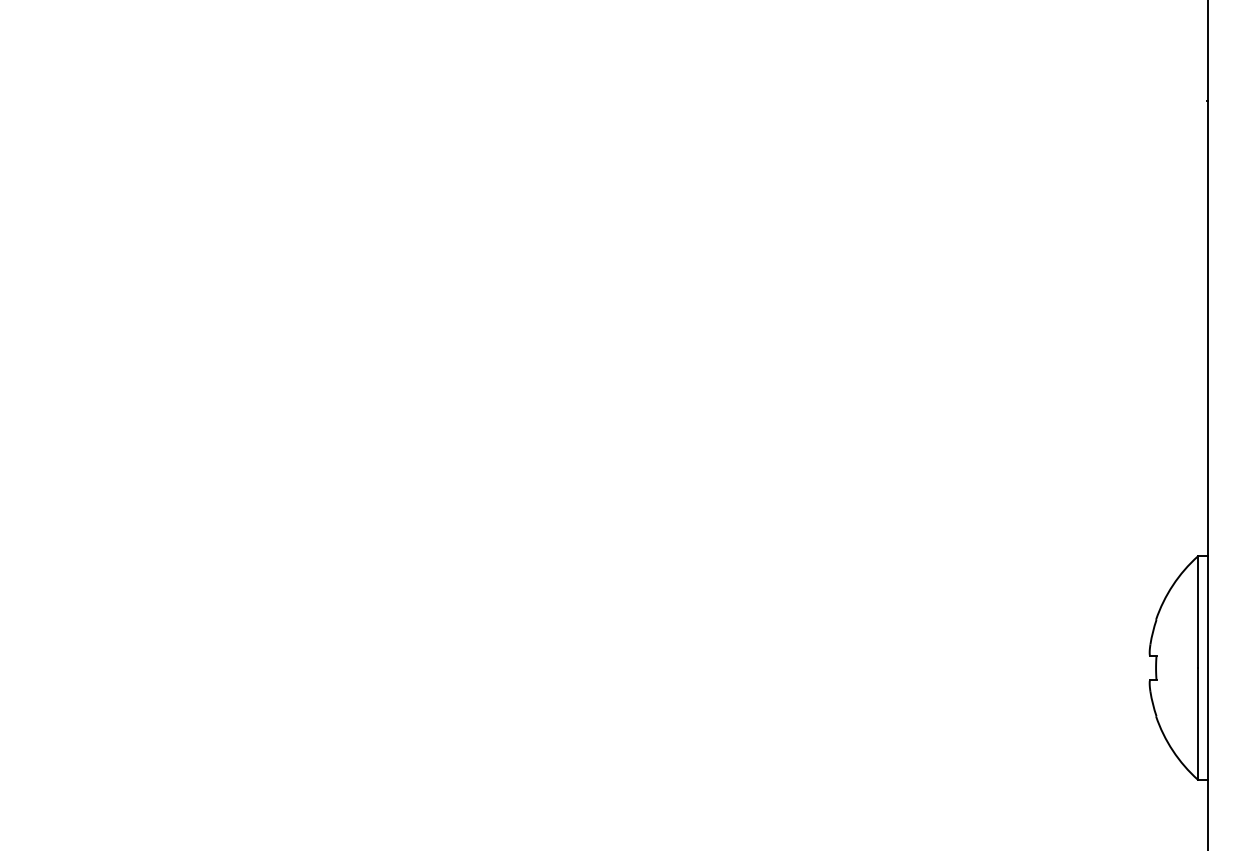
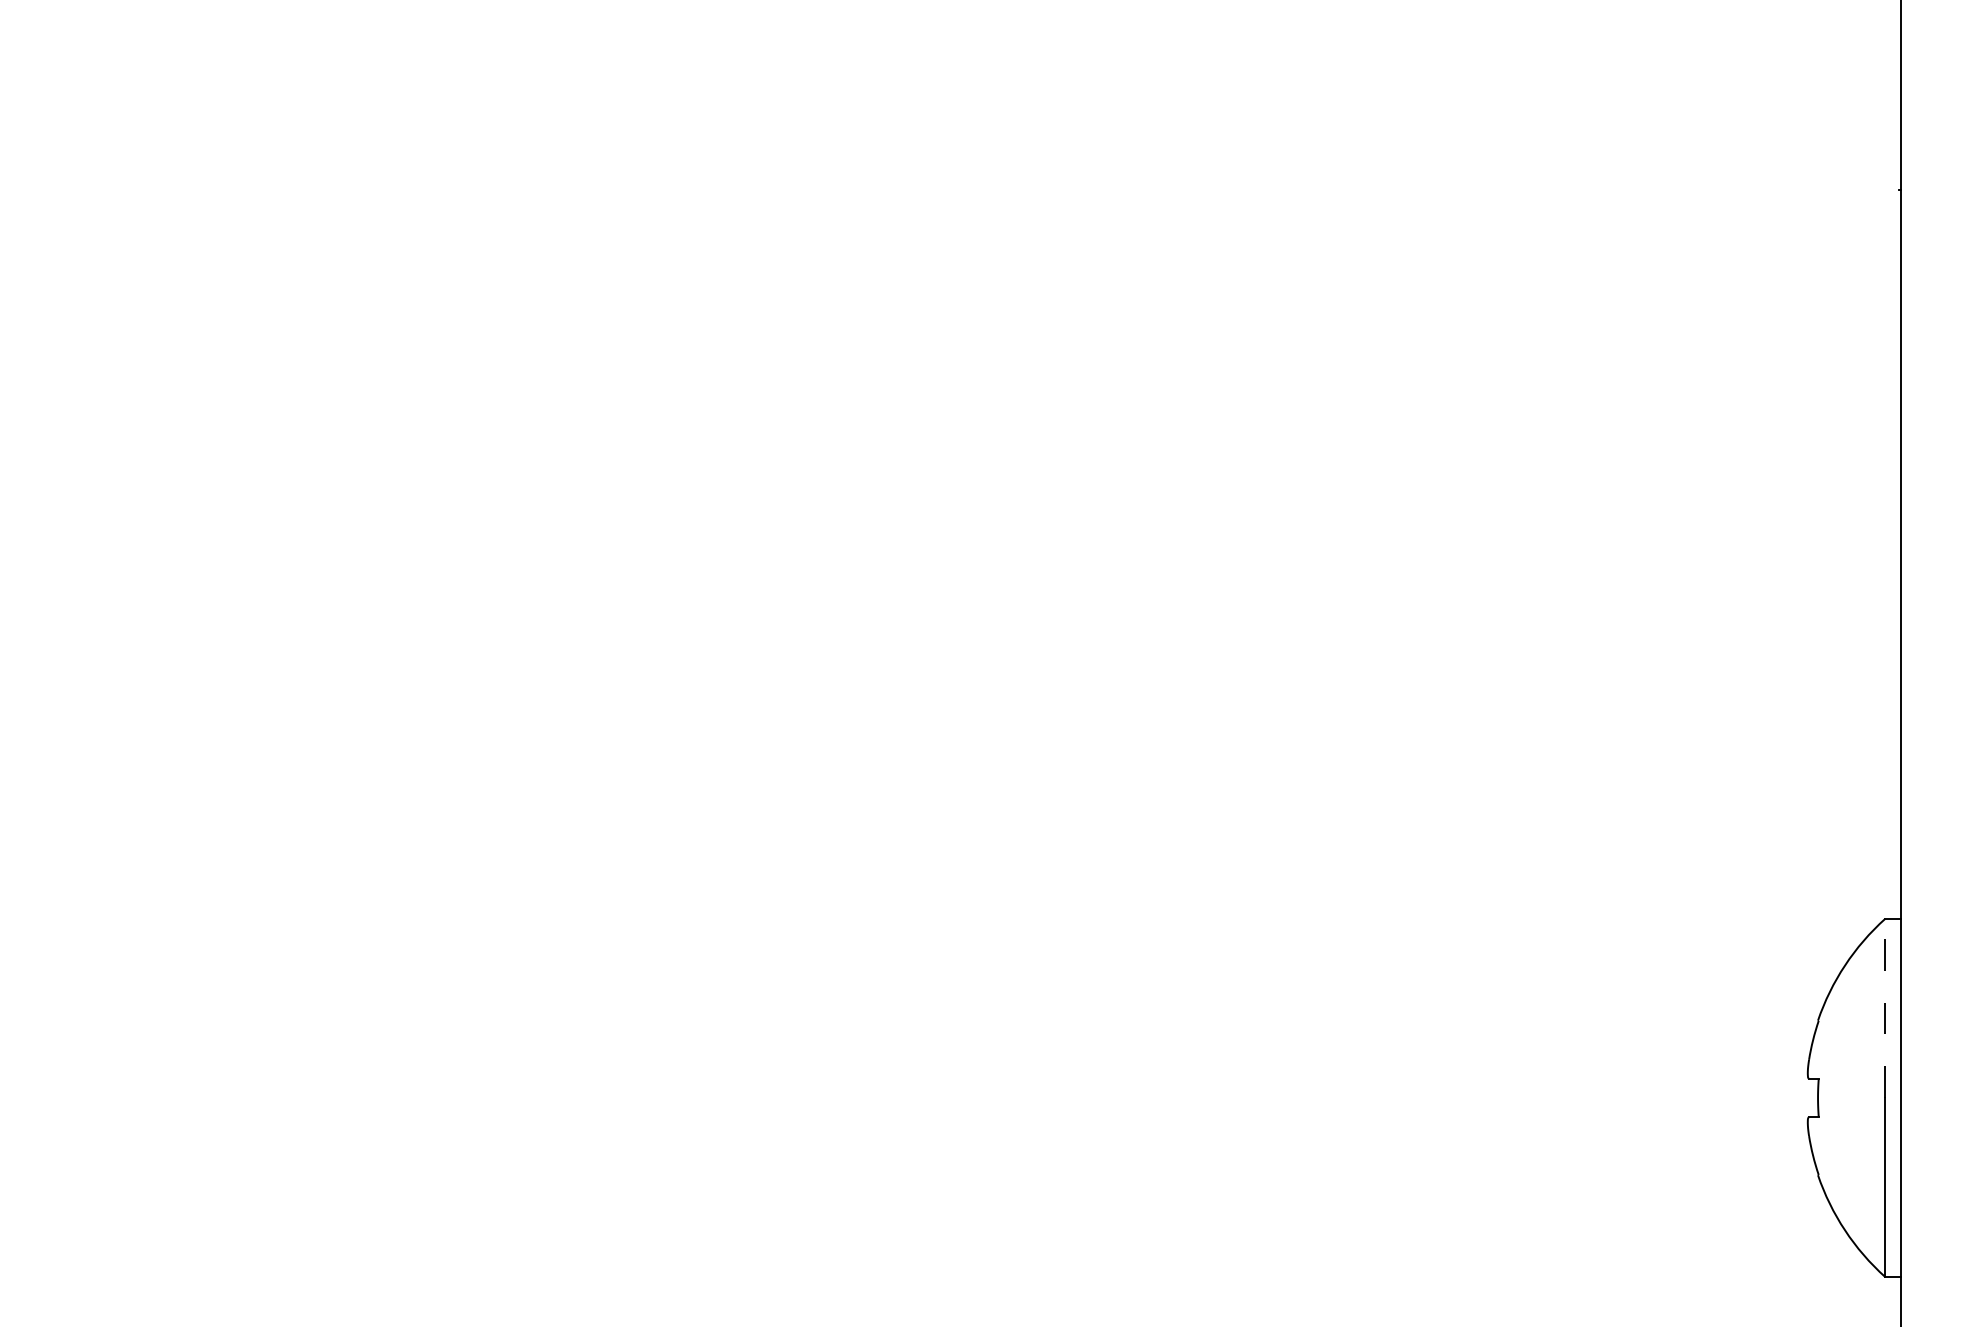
line: (1198, 612) -> (1886, 1008), solid -> dashed

